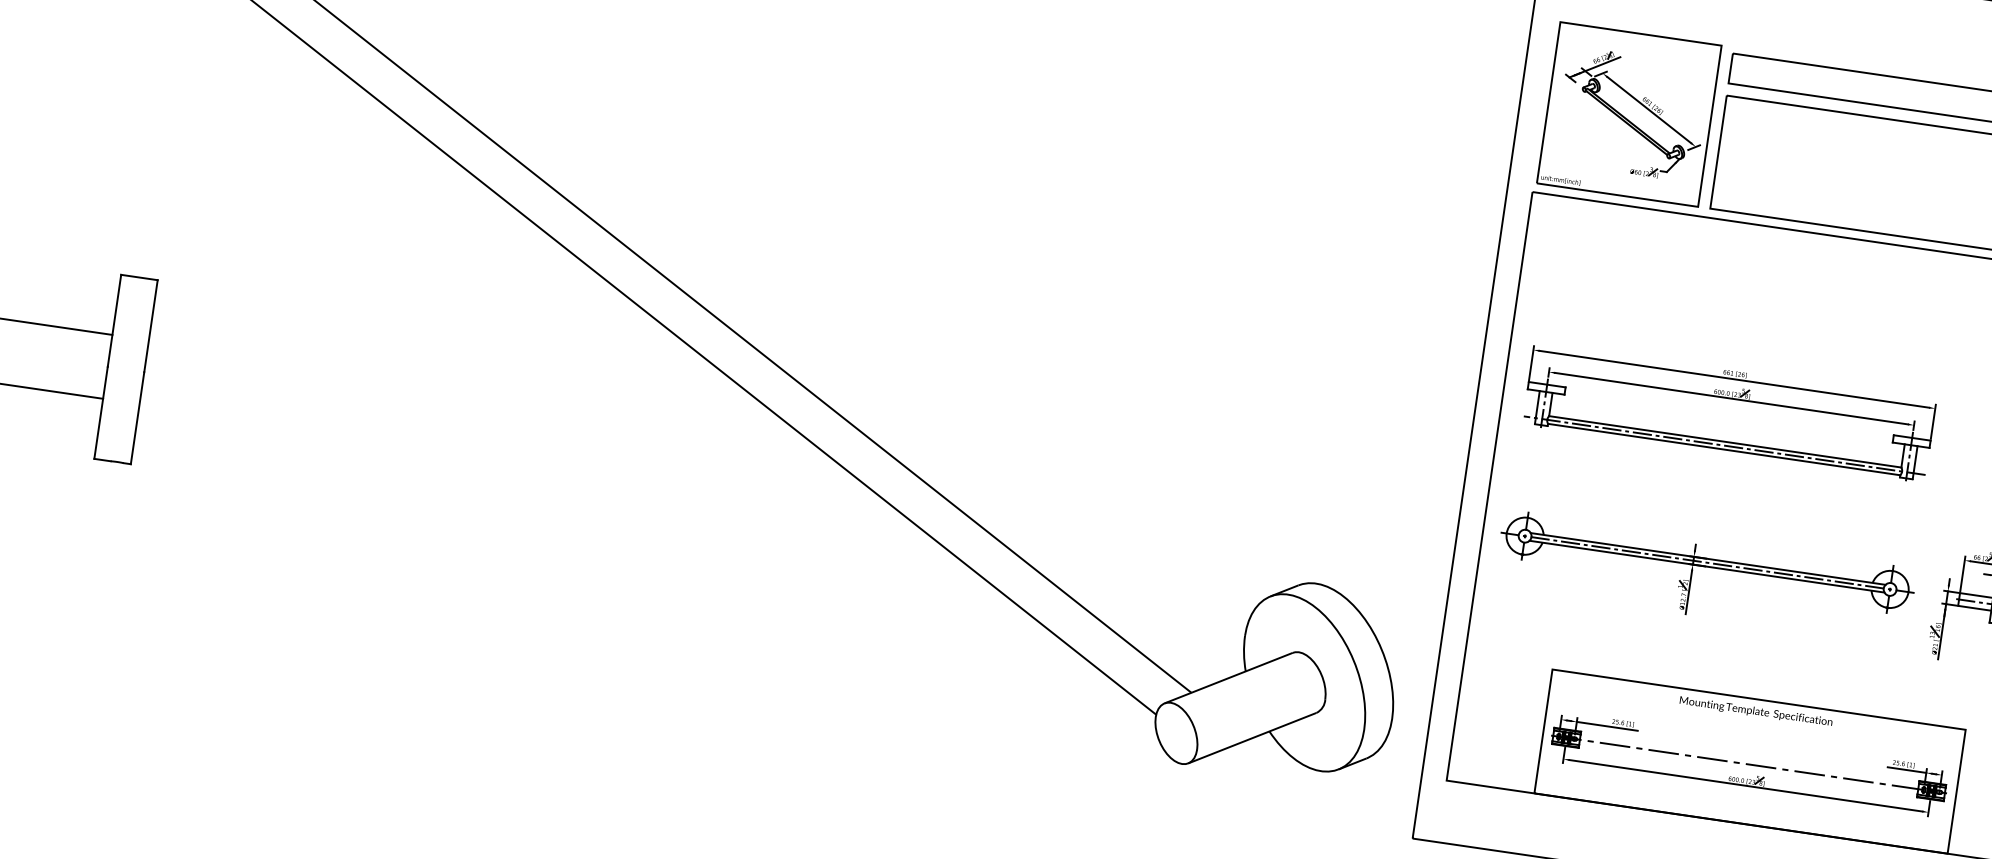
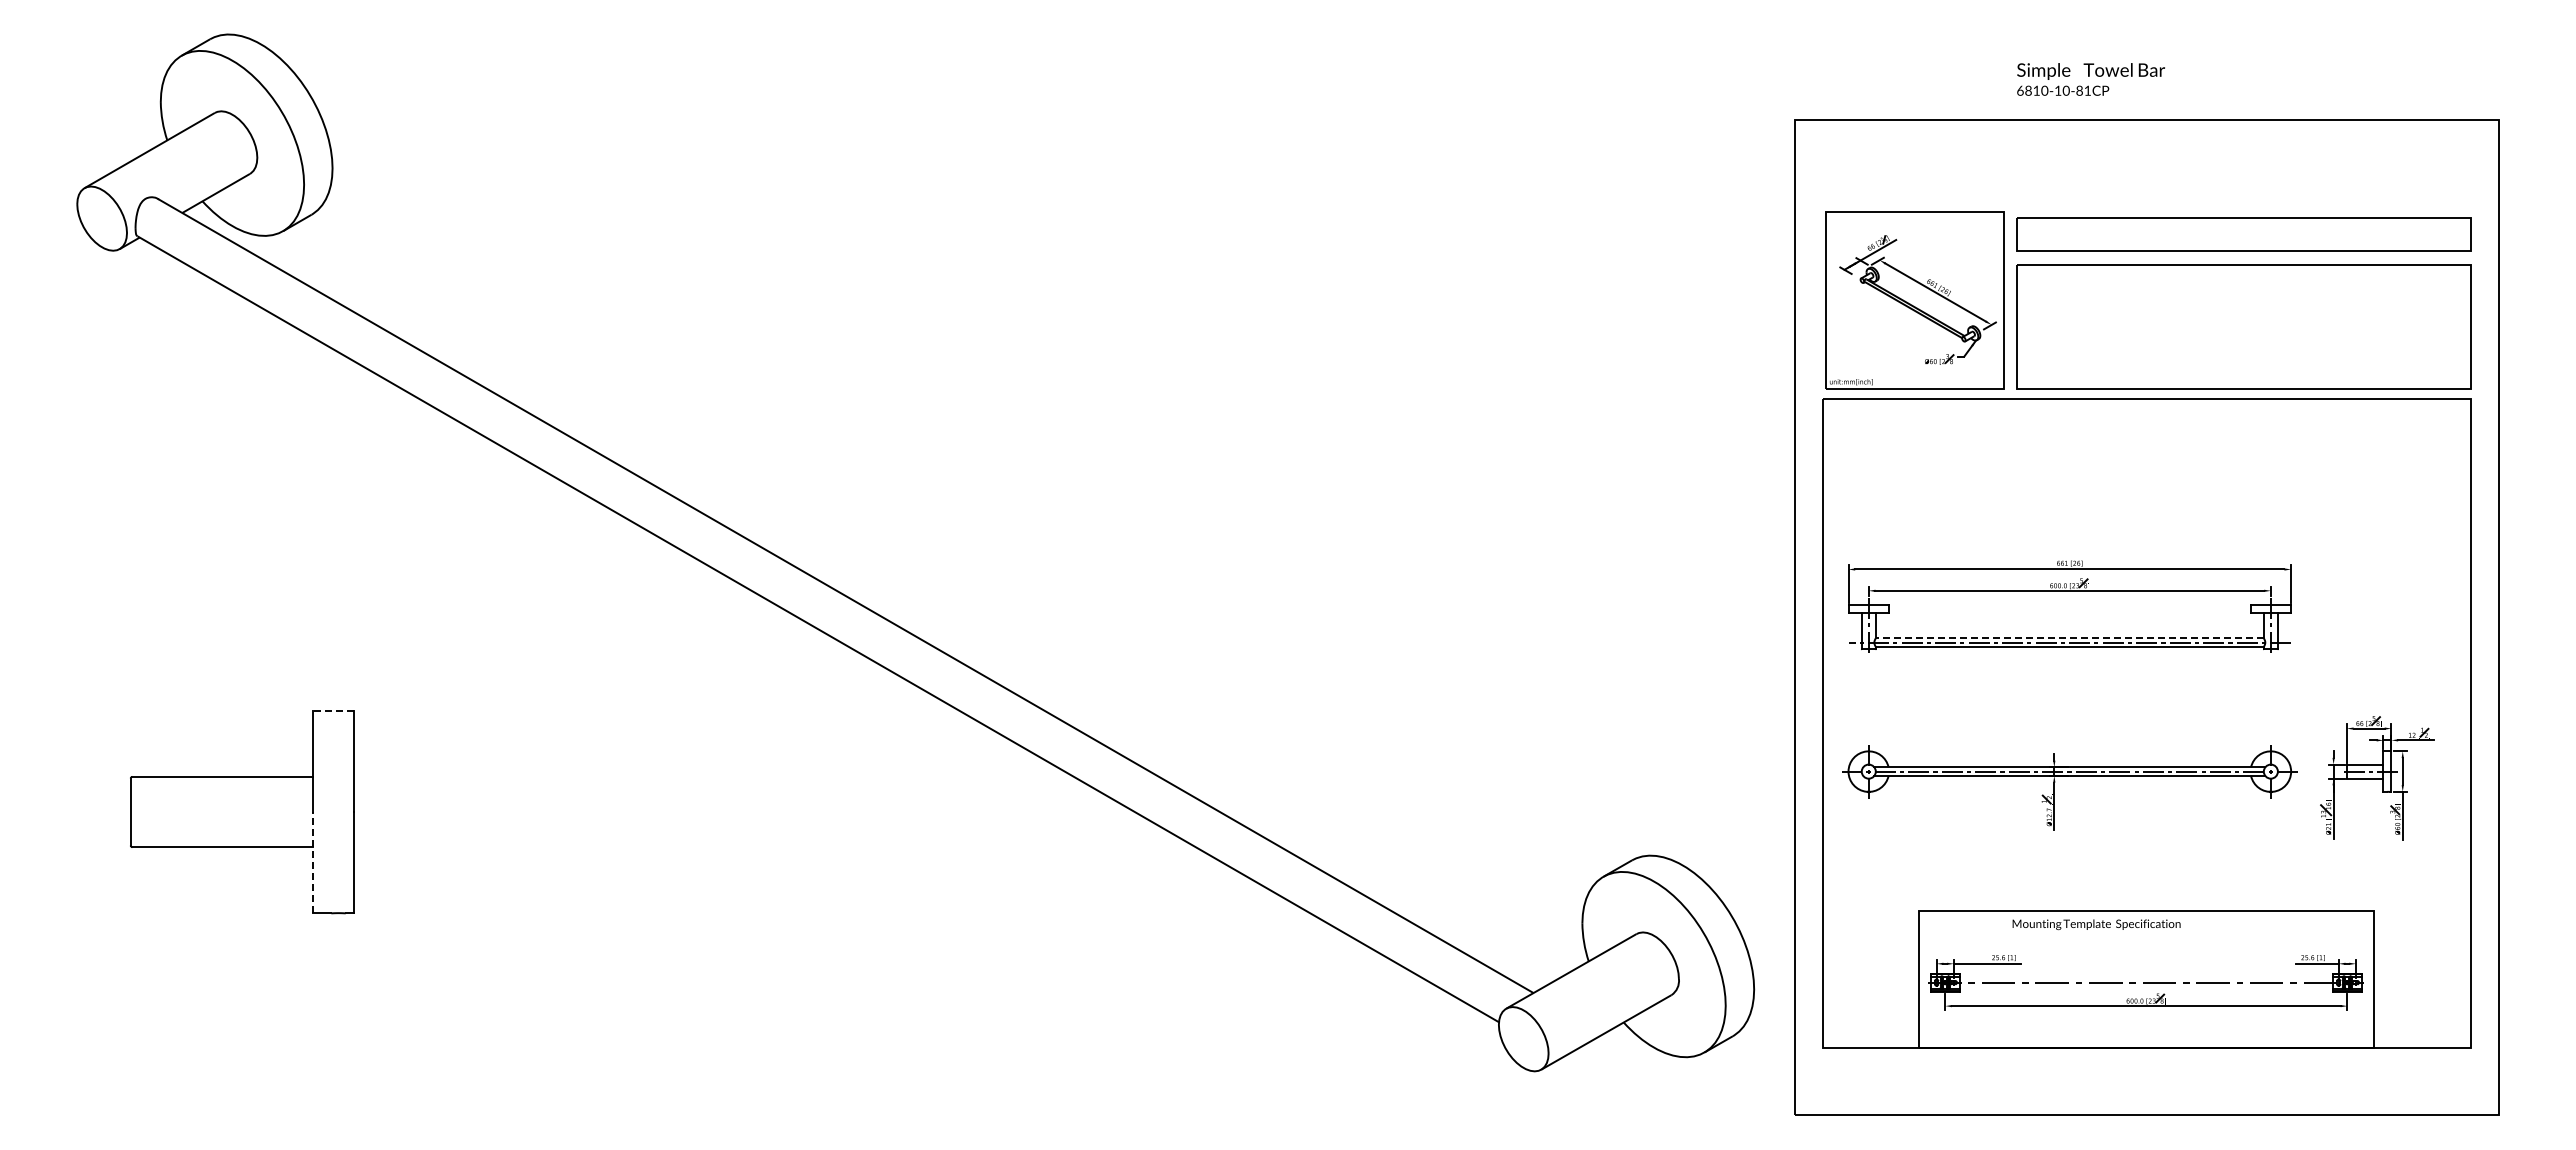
line: (139, 277) -> (333, 710), solid -> dashed
line: (101, 412) -> (313, 862), solid -> dashed
line: (1724, 441) -> (2069, 638), solid -> dashed
text: (1756, 711) -> (2096, 924), moved

